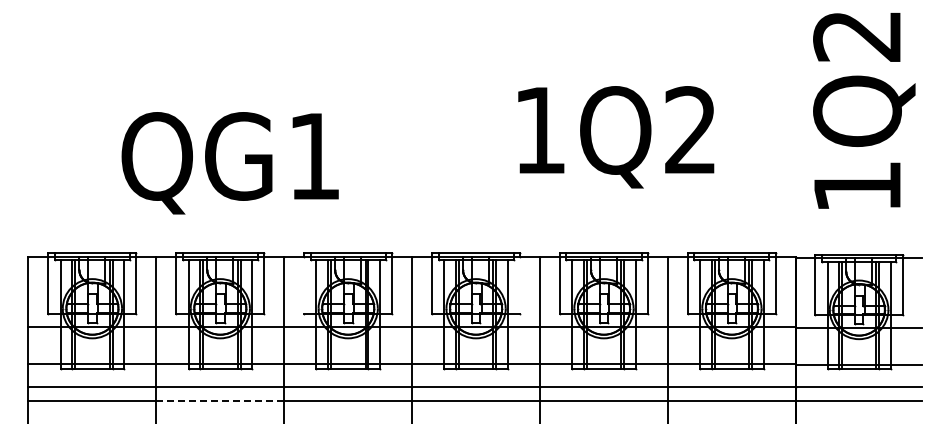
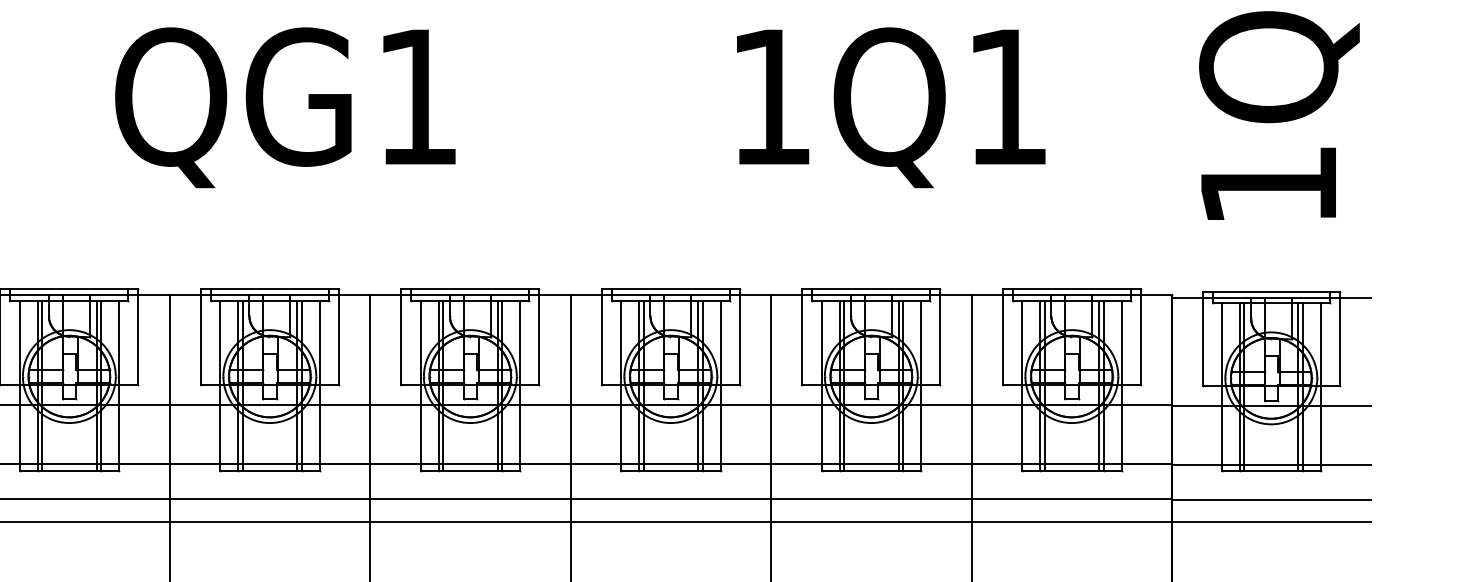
text: (690, 129) -> (1006, 95), 1Q2 -> 1Q1
text: (229, 163) -> (284, 108), moved
line: (304, 284) -> (401, 338), added
line: (520, 284) -> (740, 338), added
line: (220, 401) -> (270, 522), dashed -> solid

